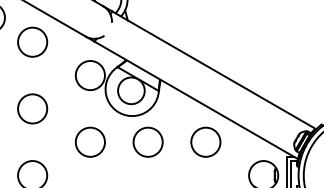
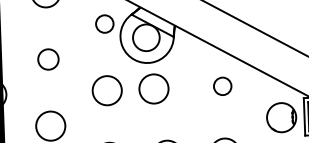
circle: (89, 75) -> (103, 24), size x0.6
circle: (32, 108) -> (48, 59), size x0.7
circle: (147, 141) -> (153, 88), moved
circle: (205, 141) -> (222, 85), size x0.6

